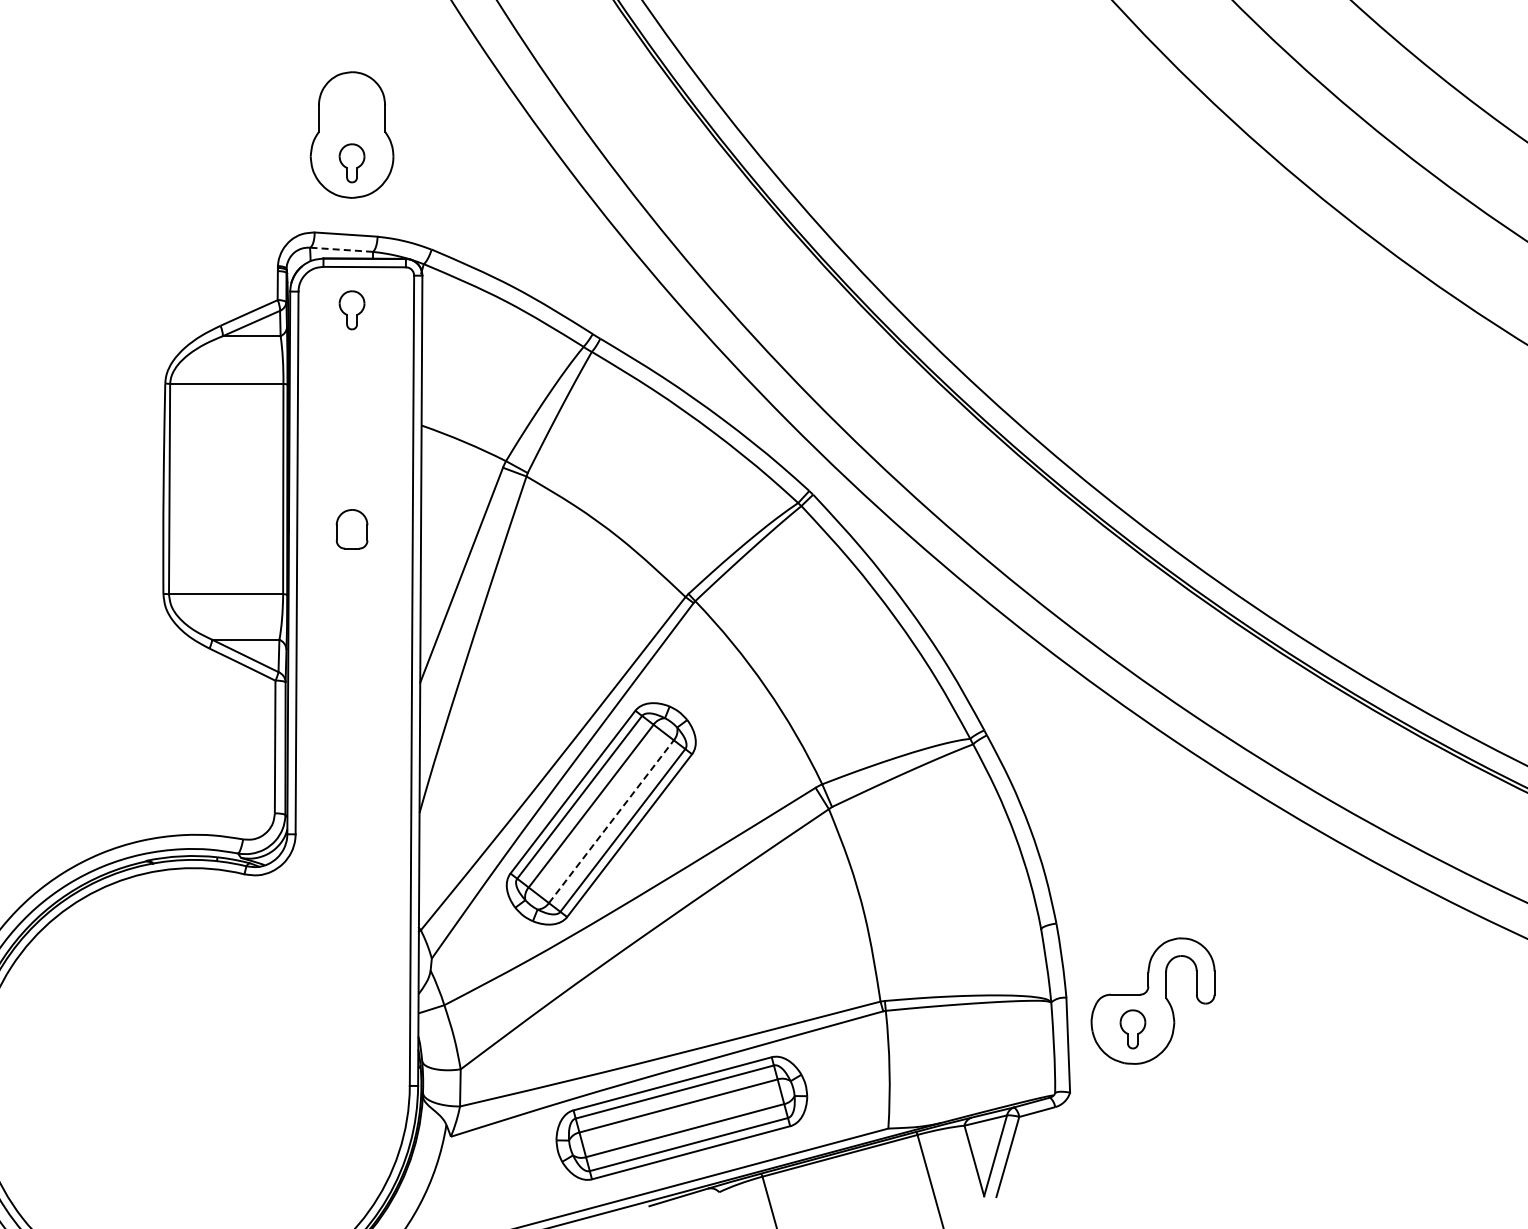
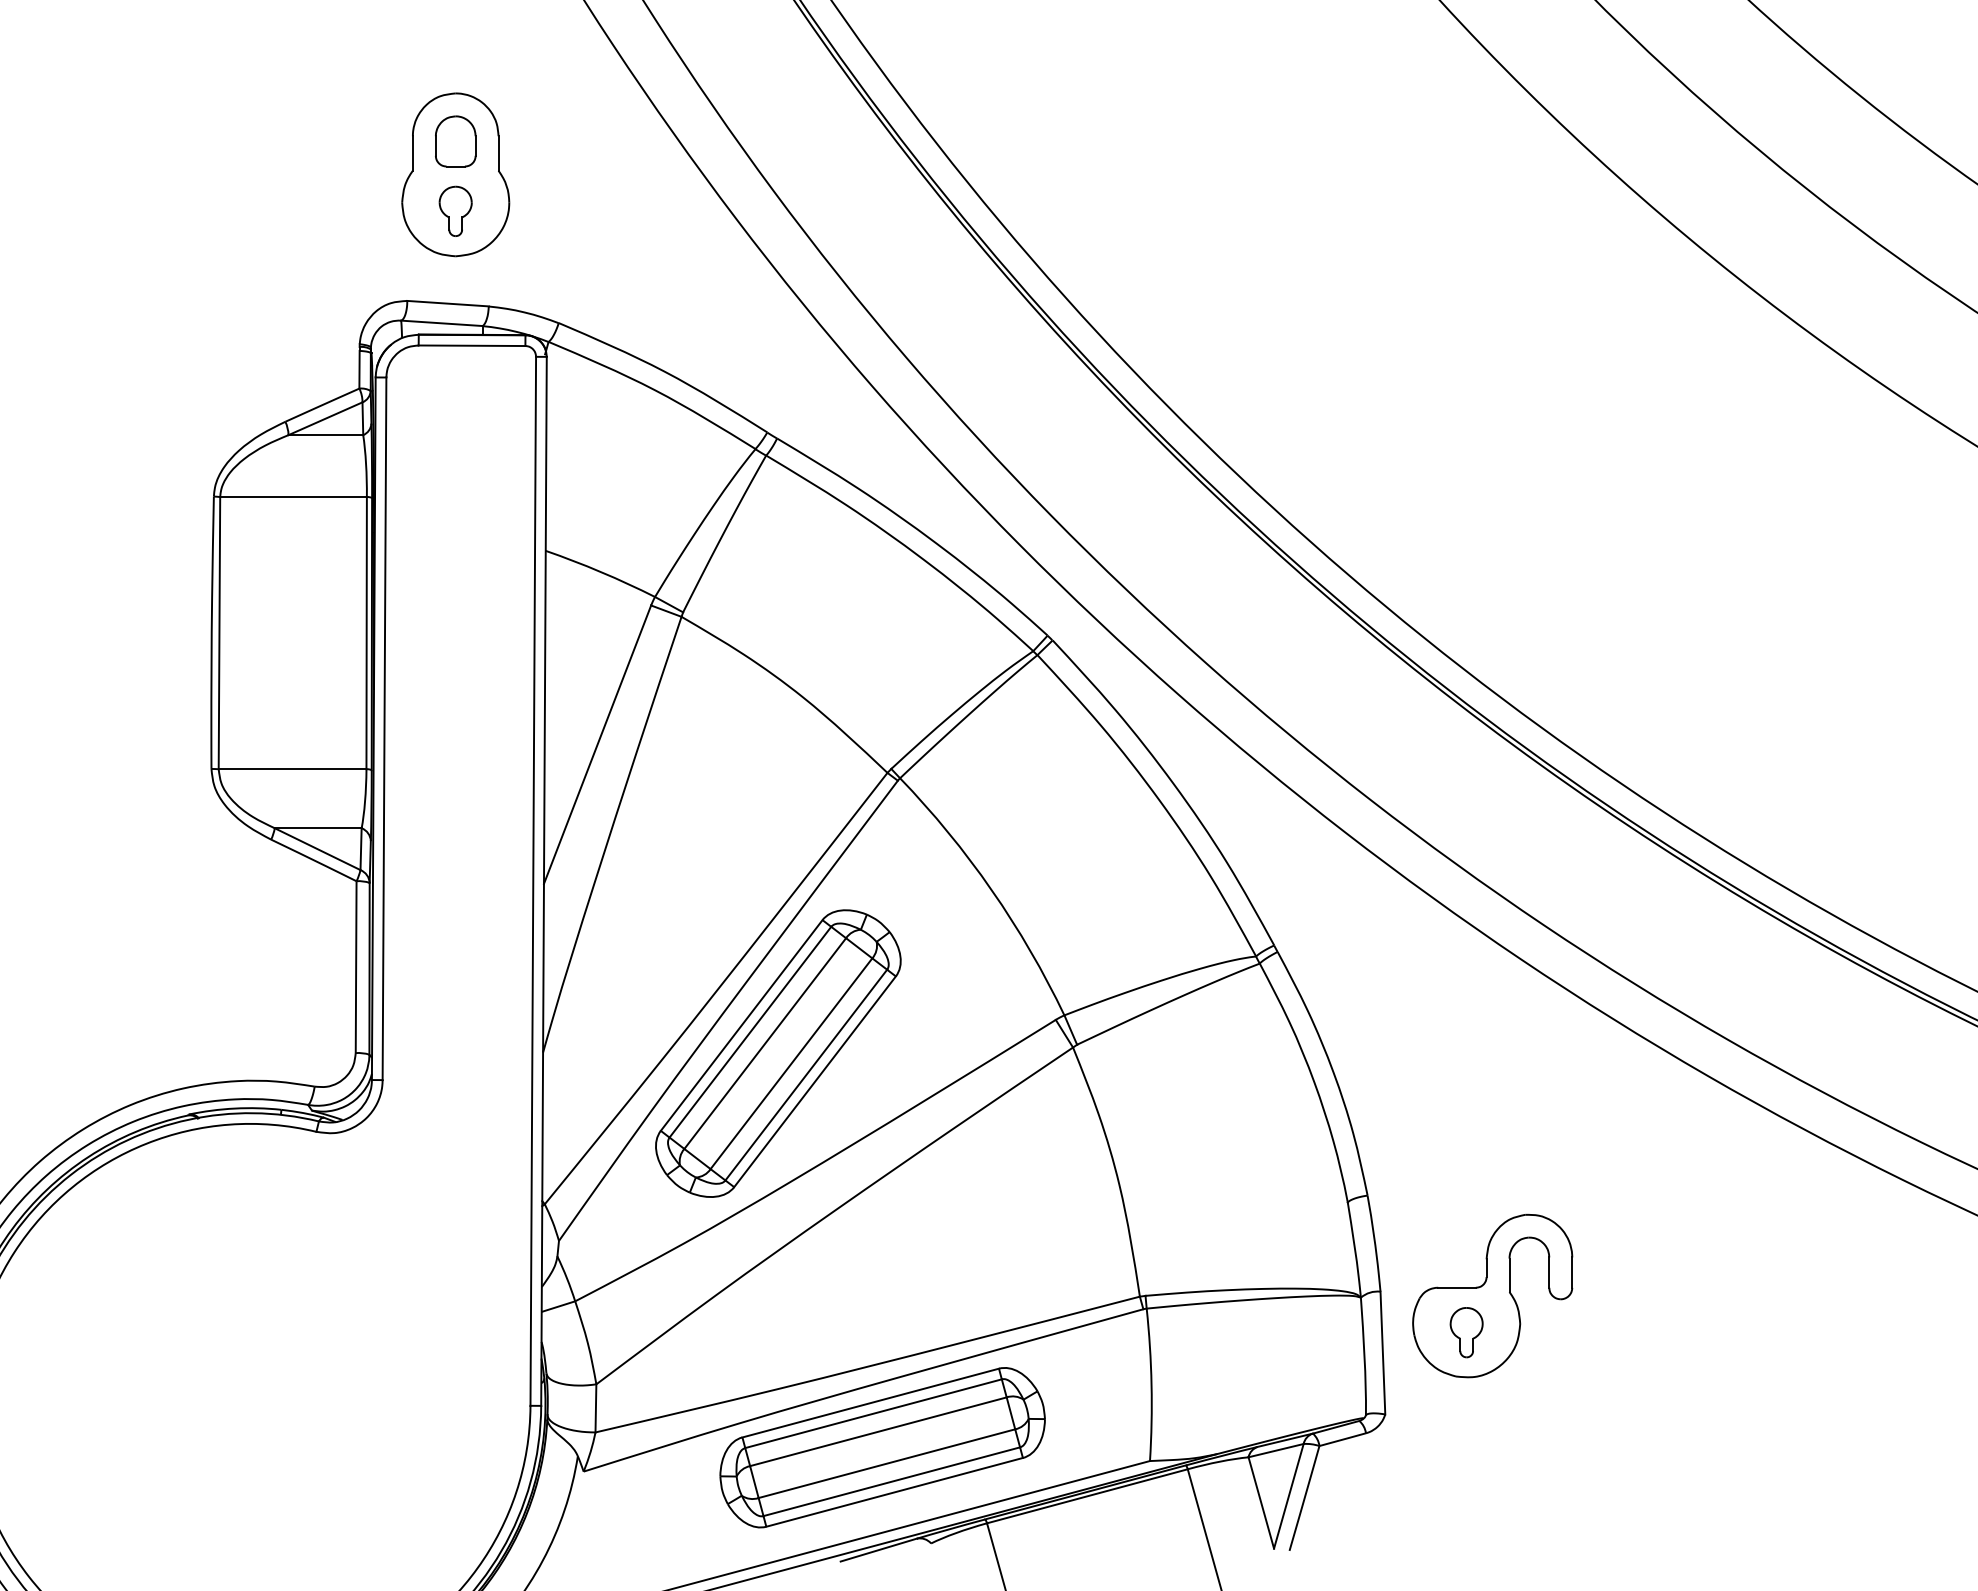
line: (341, 249) -> (442, 322), dashed -> solid
part: (351, 310) -> (454, 401), removed
part: (351, 529) -> (454, 141), moved
line: (611, 821) -> (791, 1063), dashed -> solid

